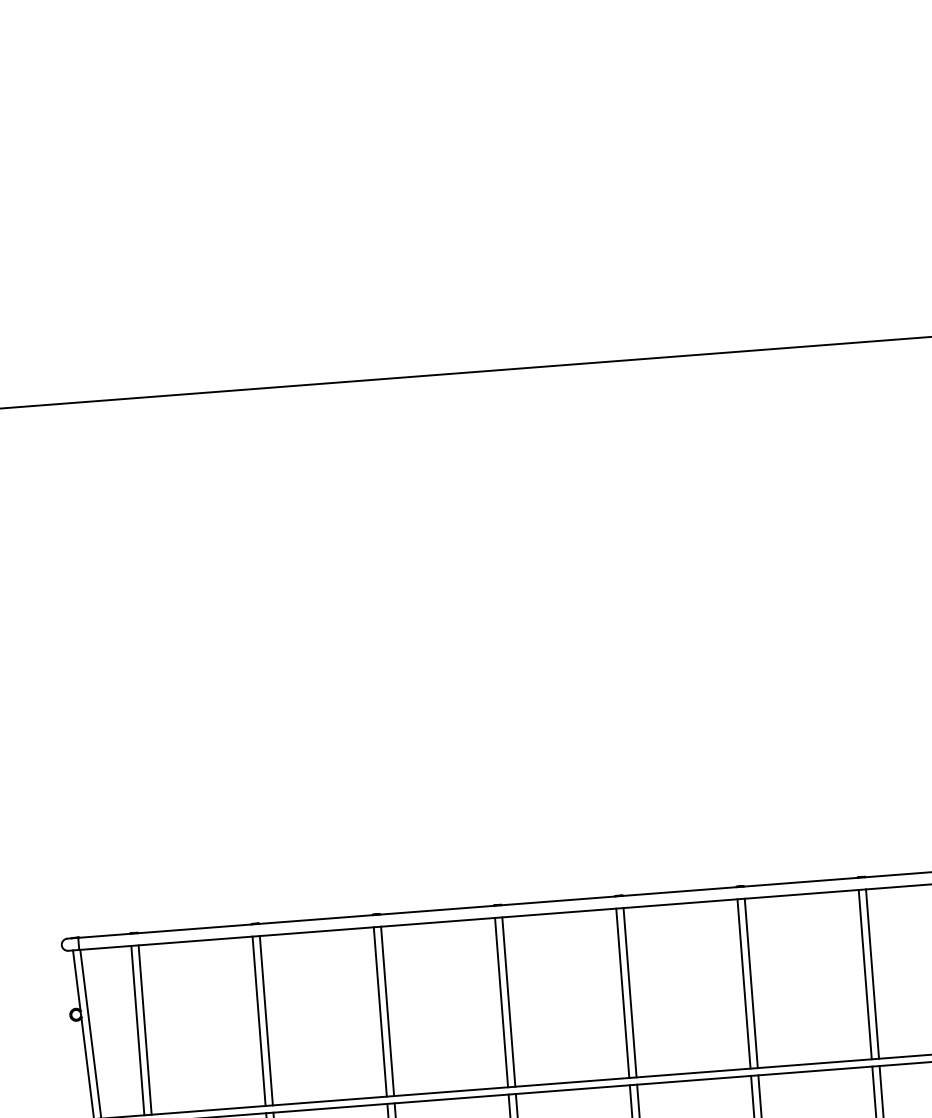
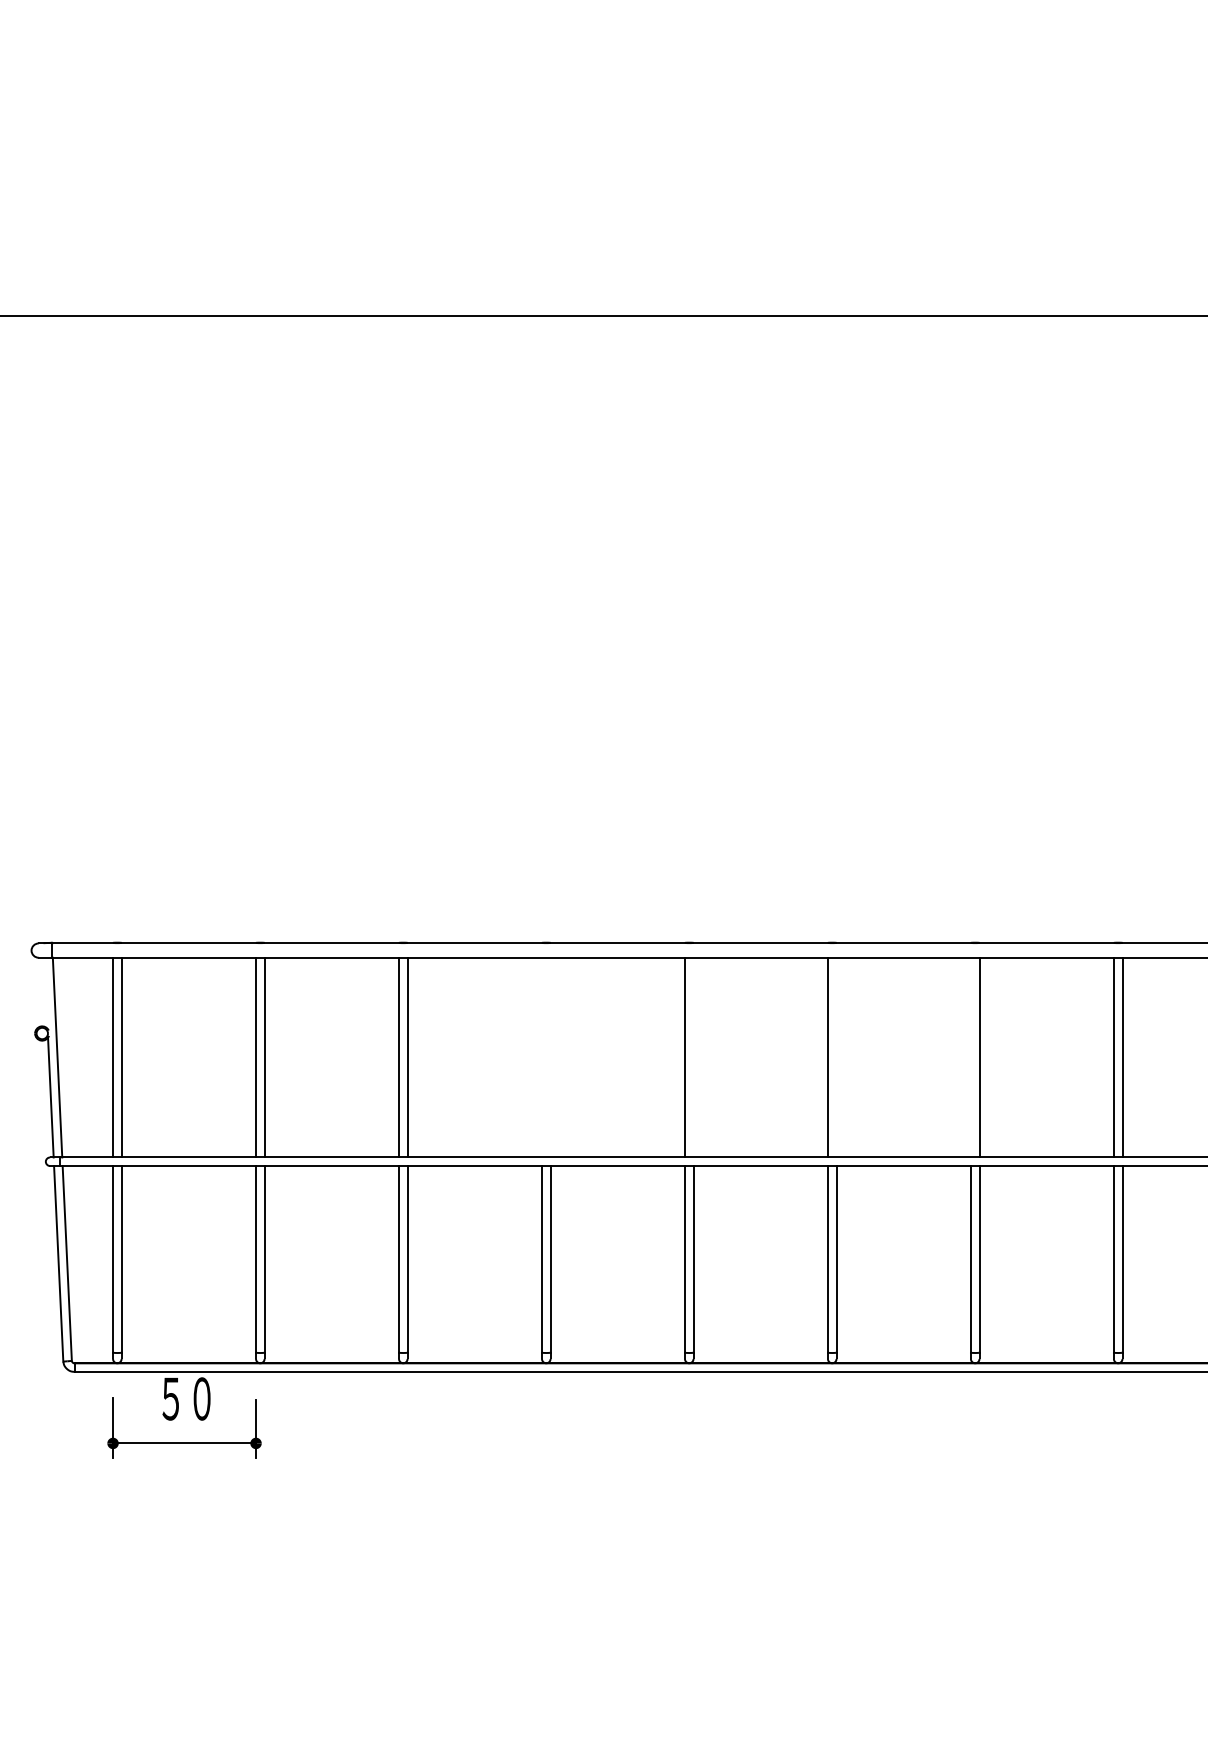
line: (864, 974) -> (970, 1057), removed
line: (76, 979) -> (45, 992), removed
line: (751, 983) -> (836, 1057), removed
line: (630, 992) -> (693, 1057), removed
line: (508, 1001) -> (550, 1057), removed
line: (501, 1002) -> (541, 1057), removed

